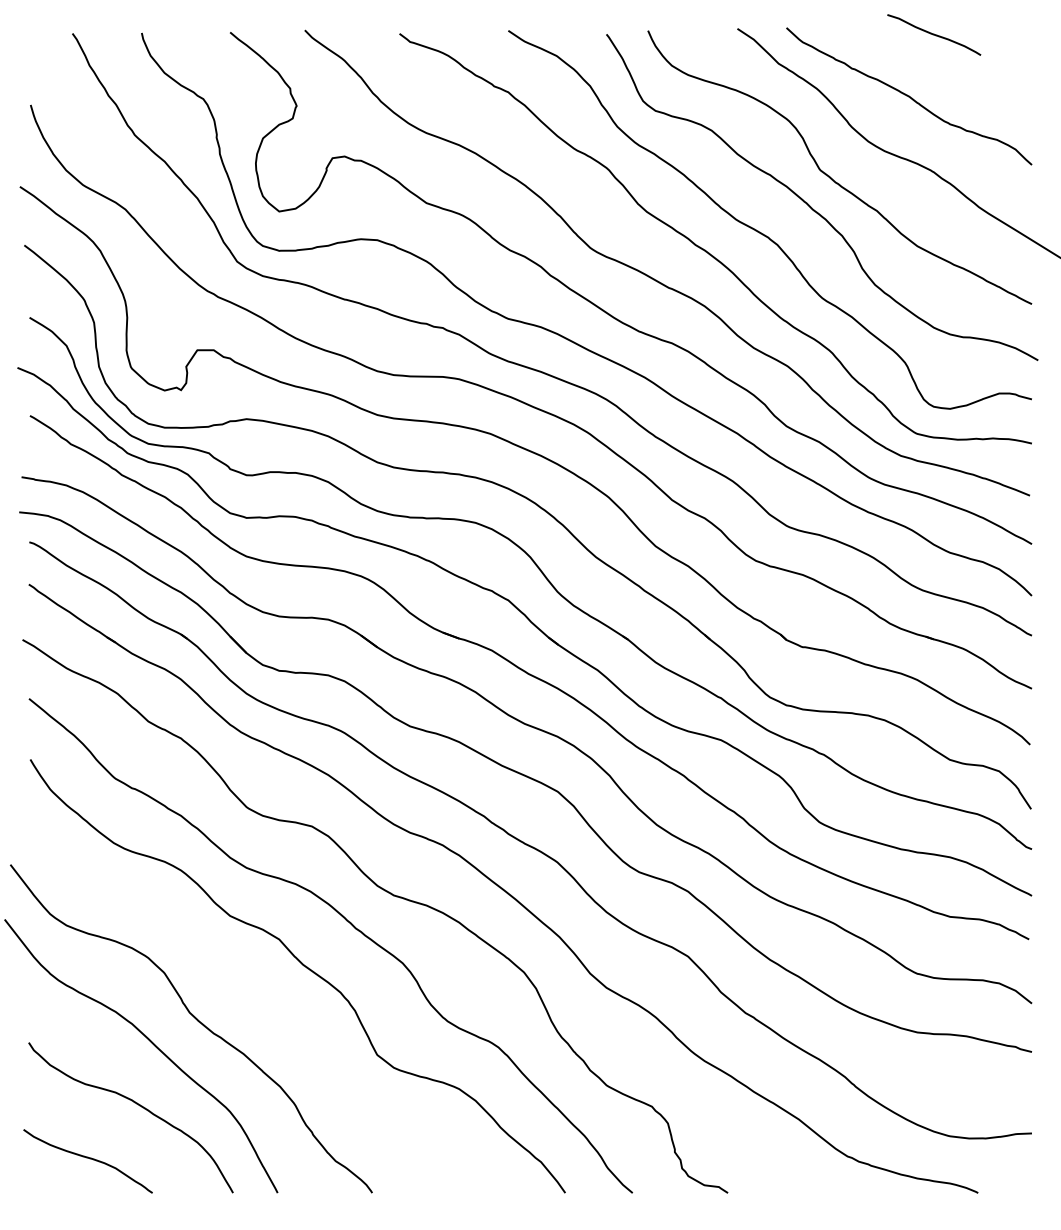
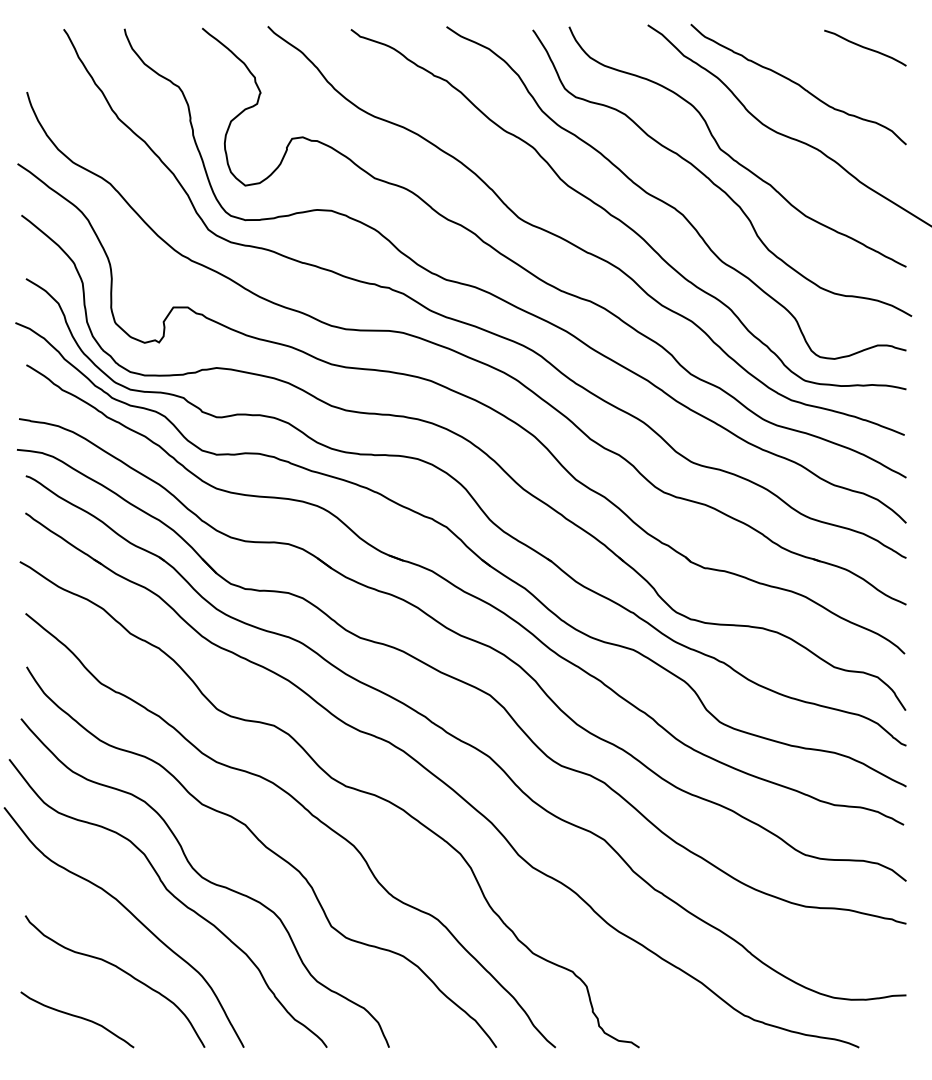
curve: (934, 34) -> (865, 47), moved
curve: (235, 1003) -> (206, 881), added

